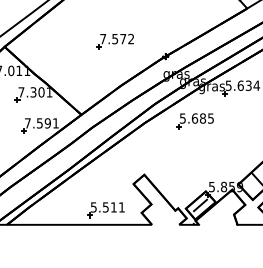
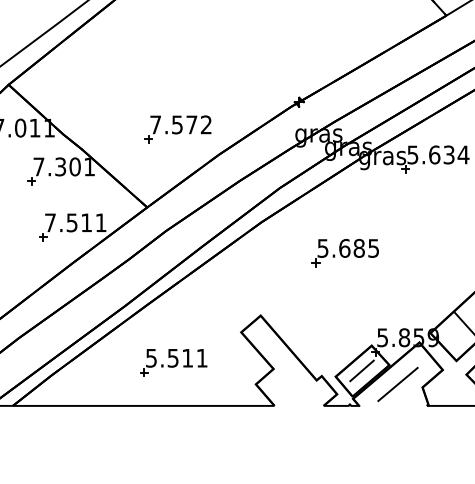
part: (114, 41) -> (176, 129), moved
part: (194, 121) -> (343, 253), moved
text: (47, 123) -> (85, 223), 7.591 -> 7.511
part: (105, 210) -> (172, 363), moved
line: (220, 212) -> (398, 383), added

